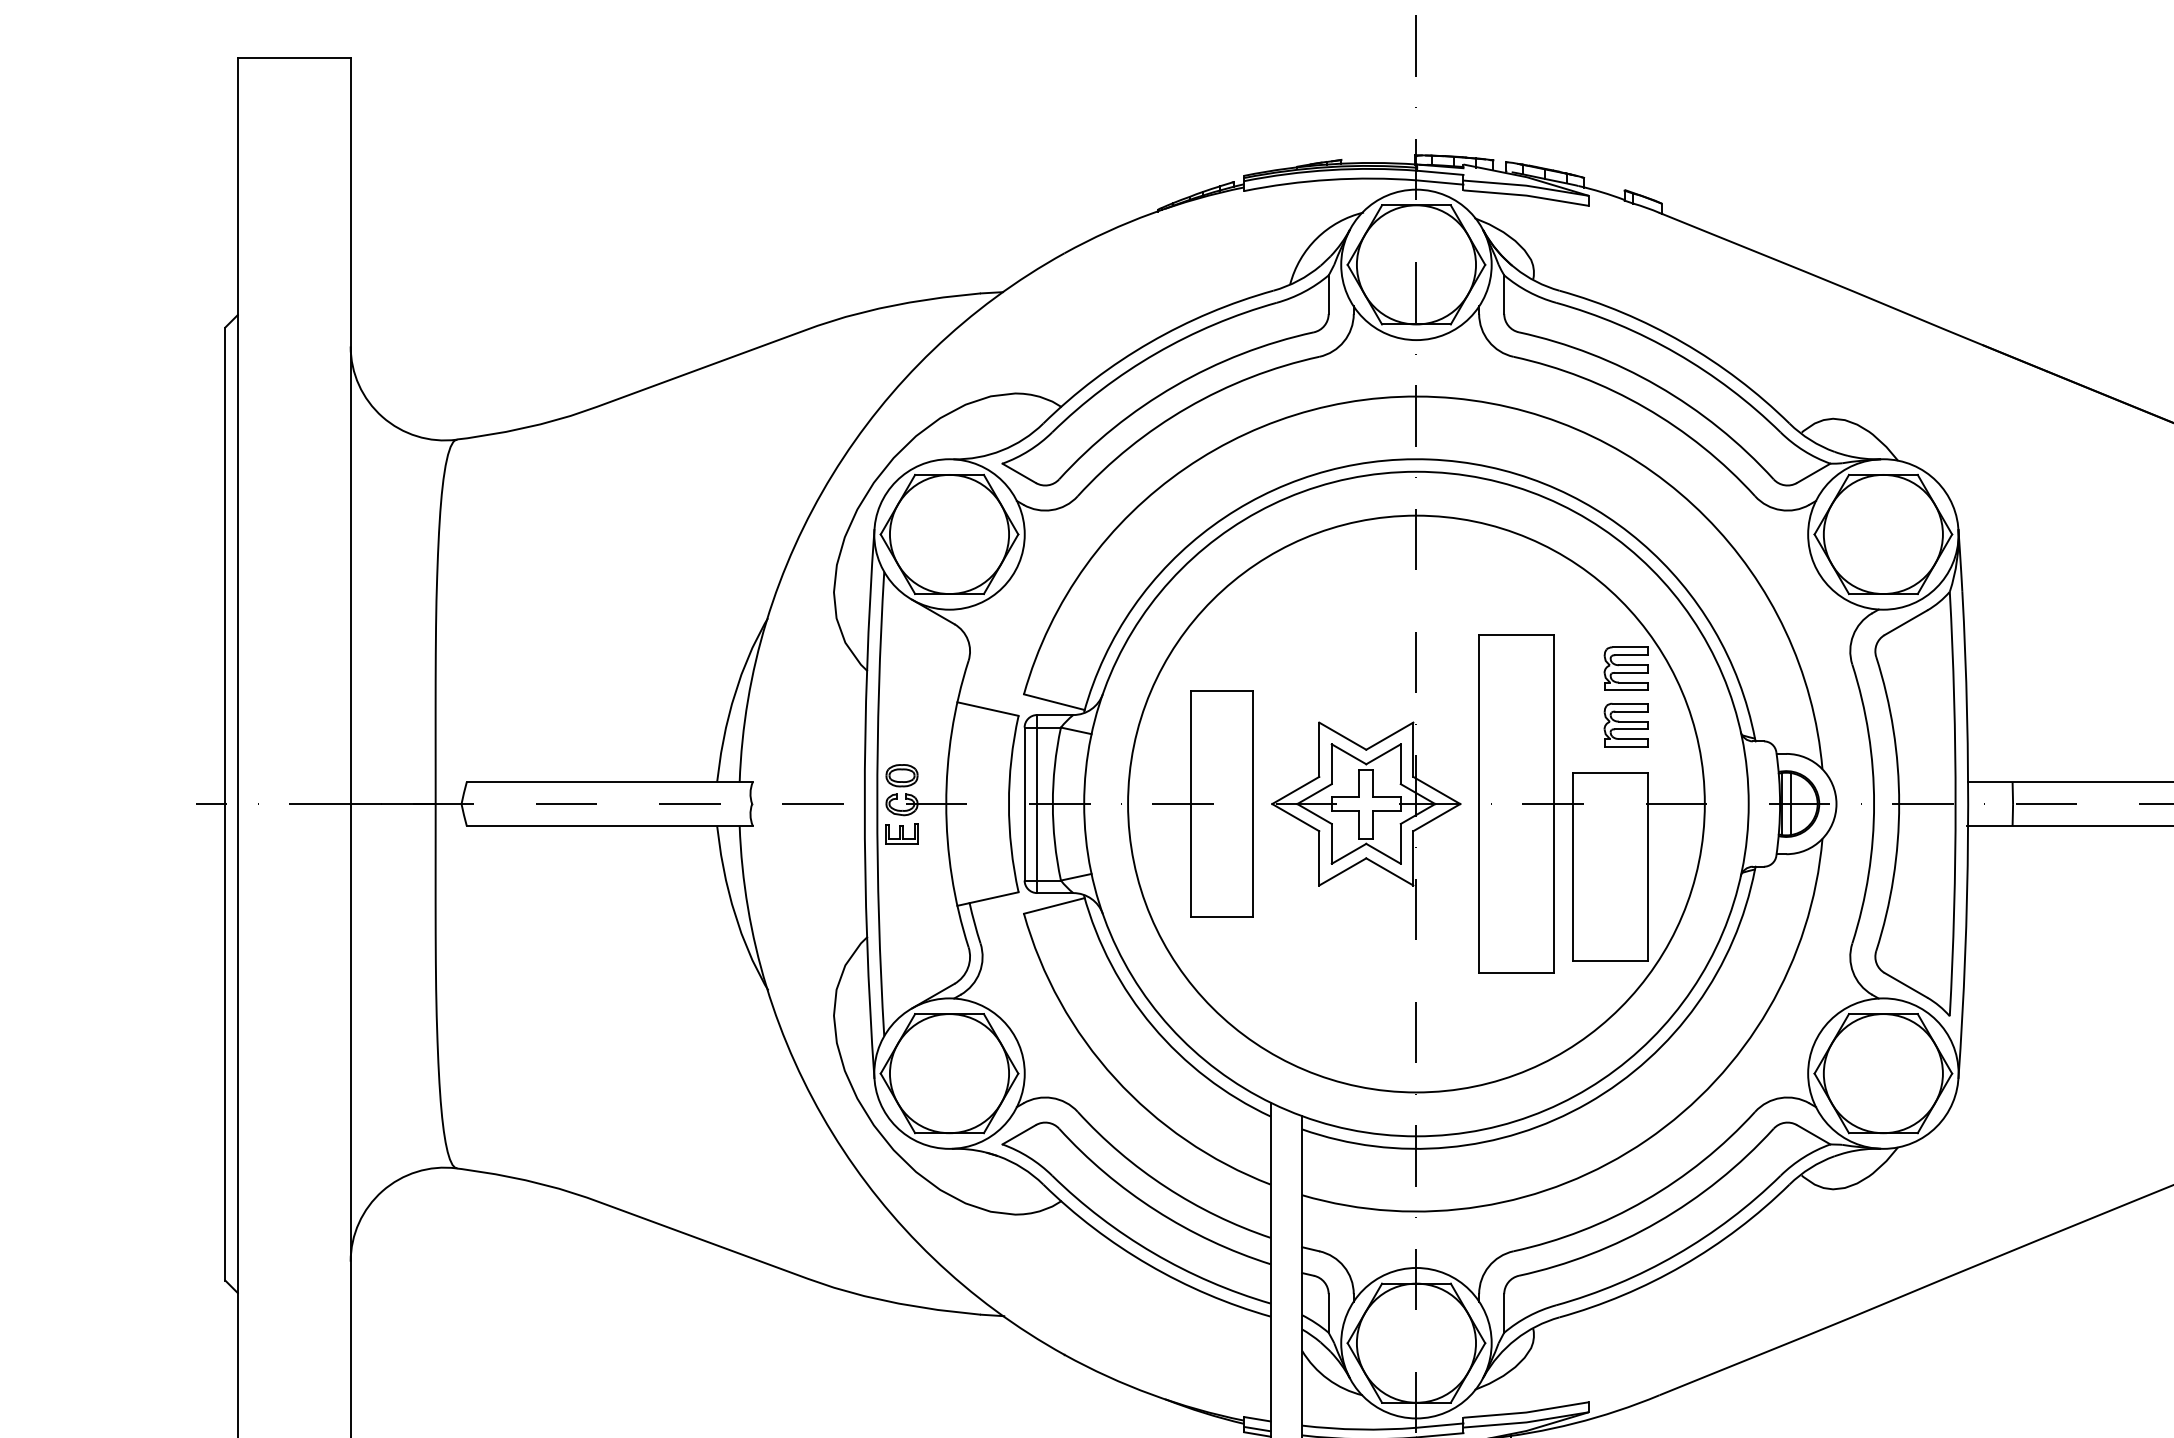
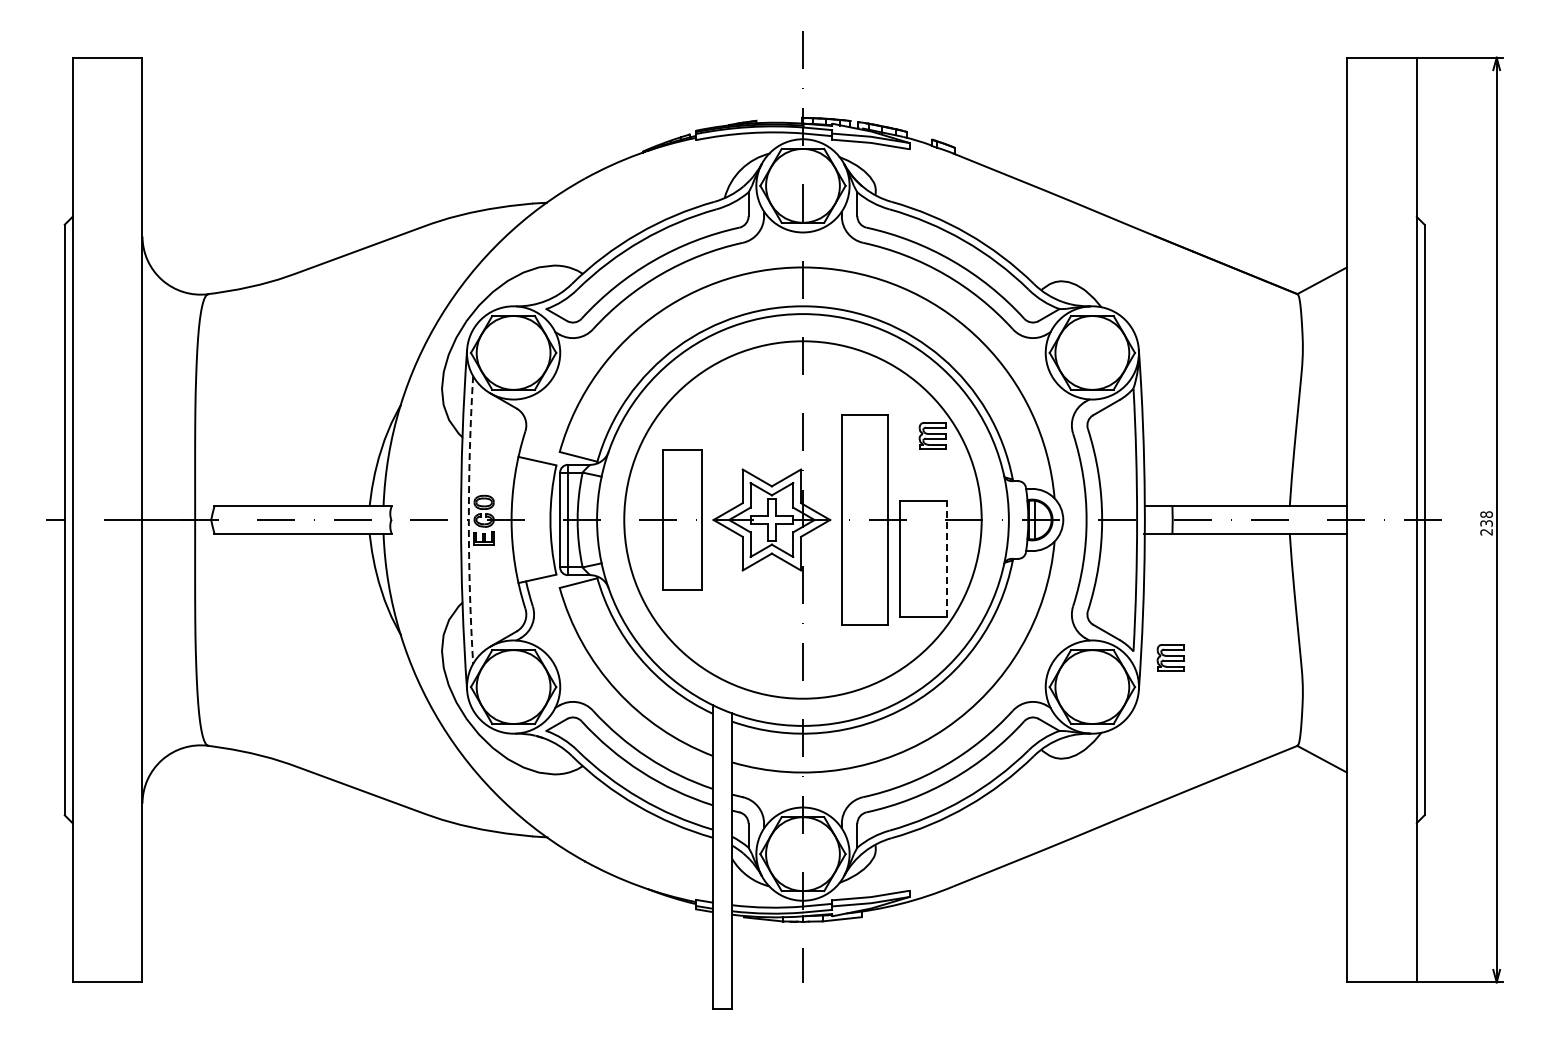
part: (1625, 724) -> (1170, 657), moved
arc: (876, 804) -> (468, 520), solid -> dashed
line: (1648, 866) -> (946, 558), solid -> dashed

